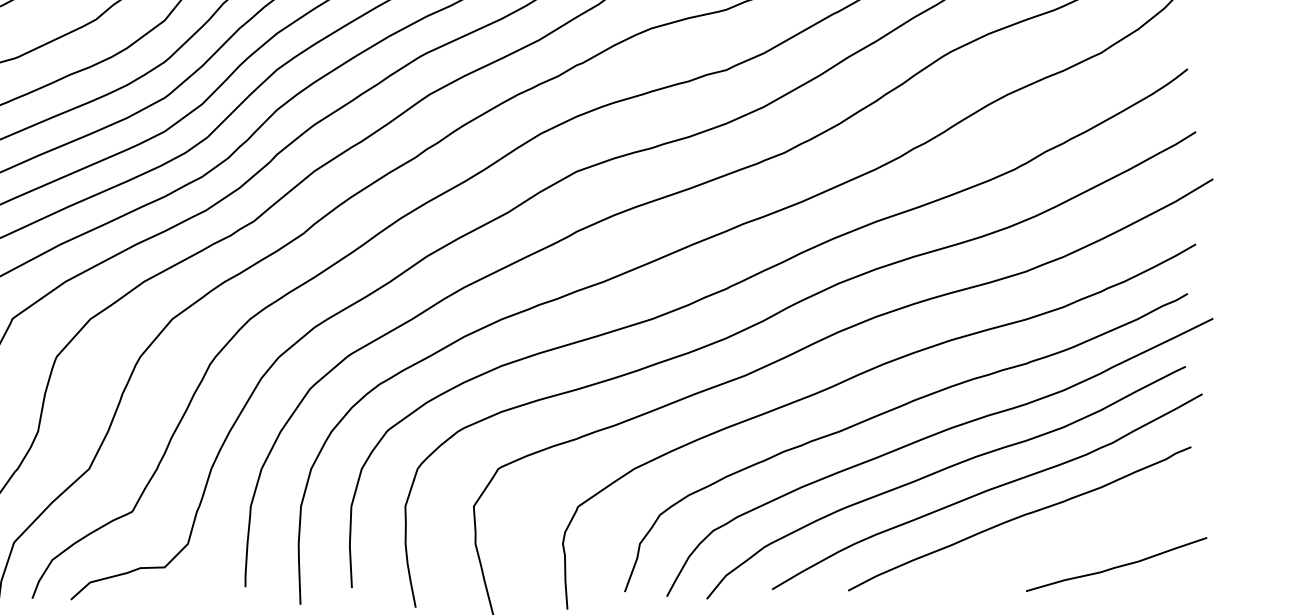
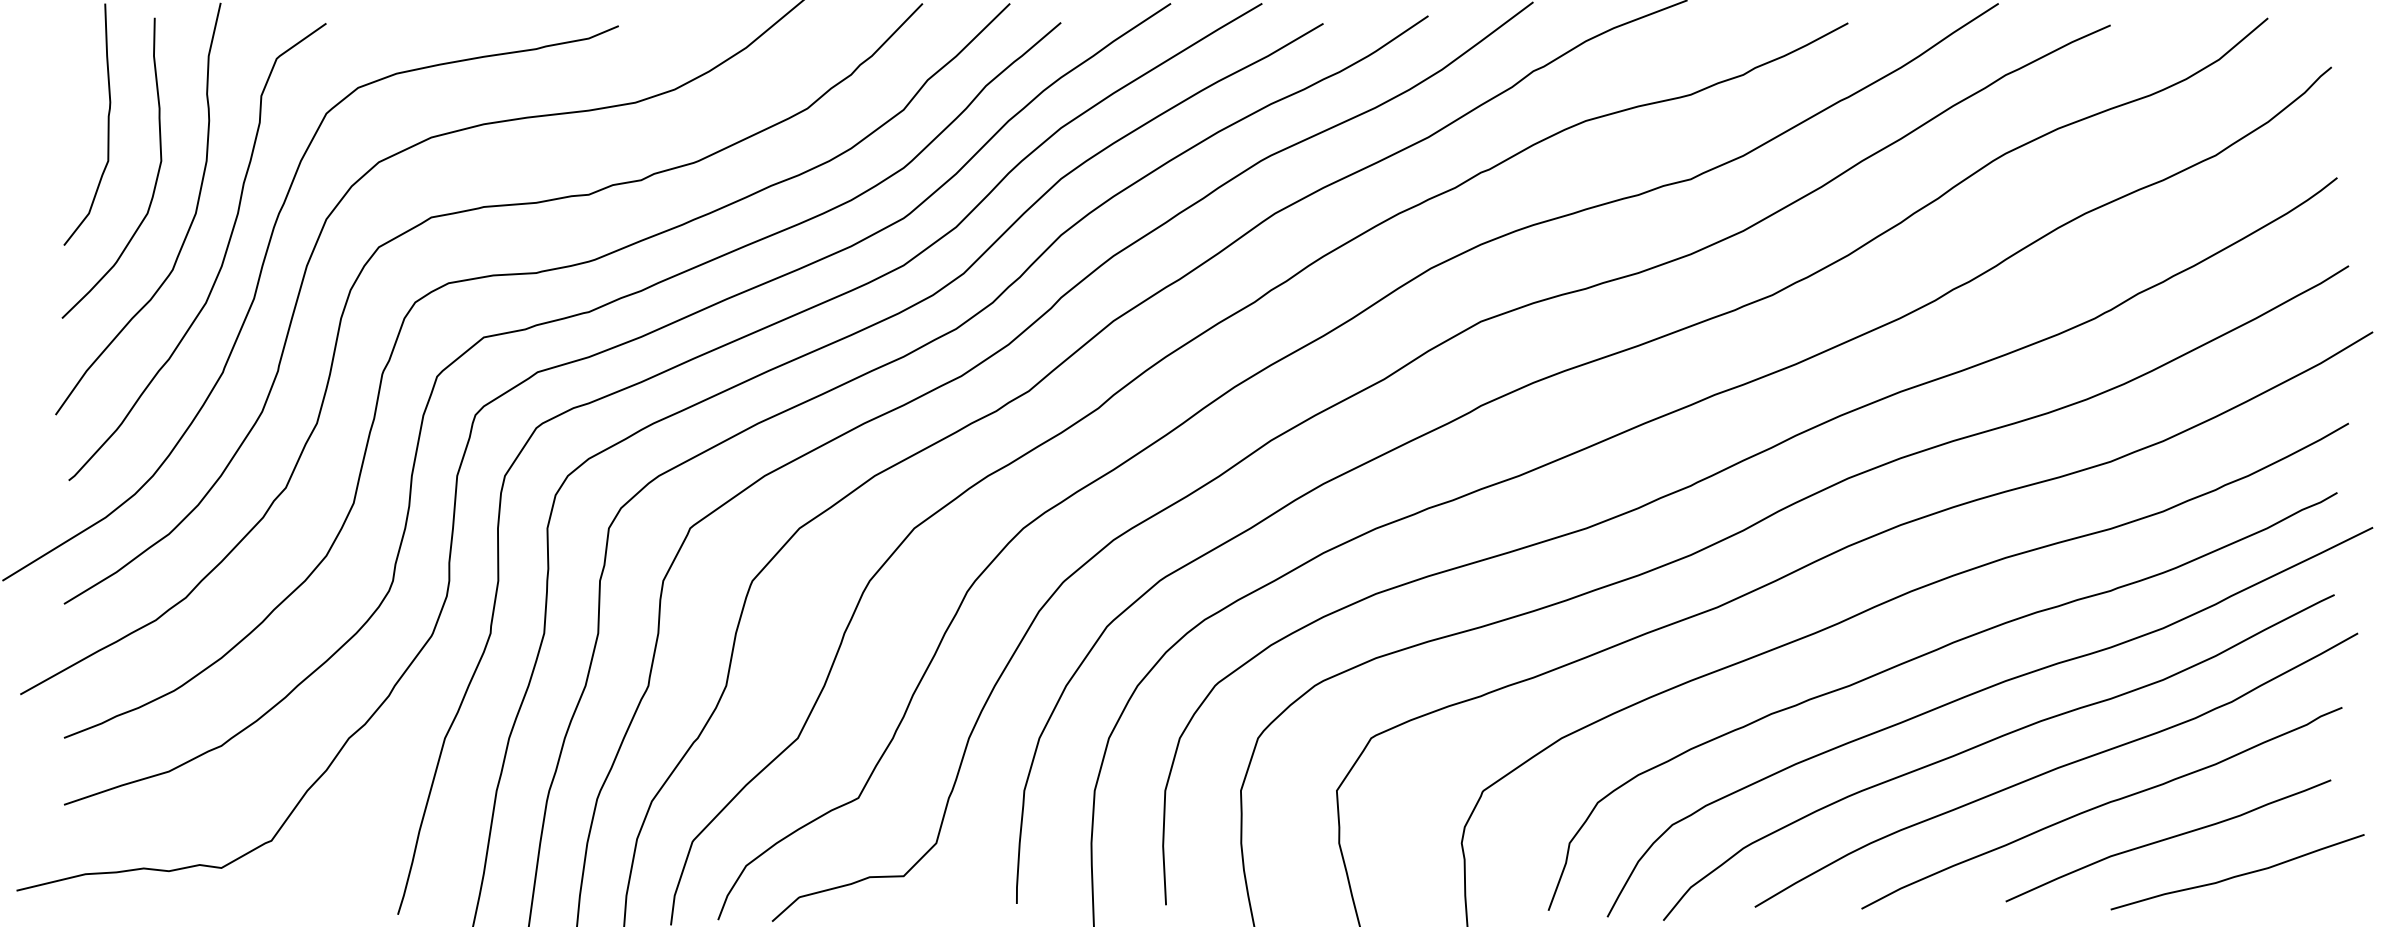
curve: (1067, 541) -> (2168, 839), added

